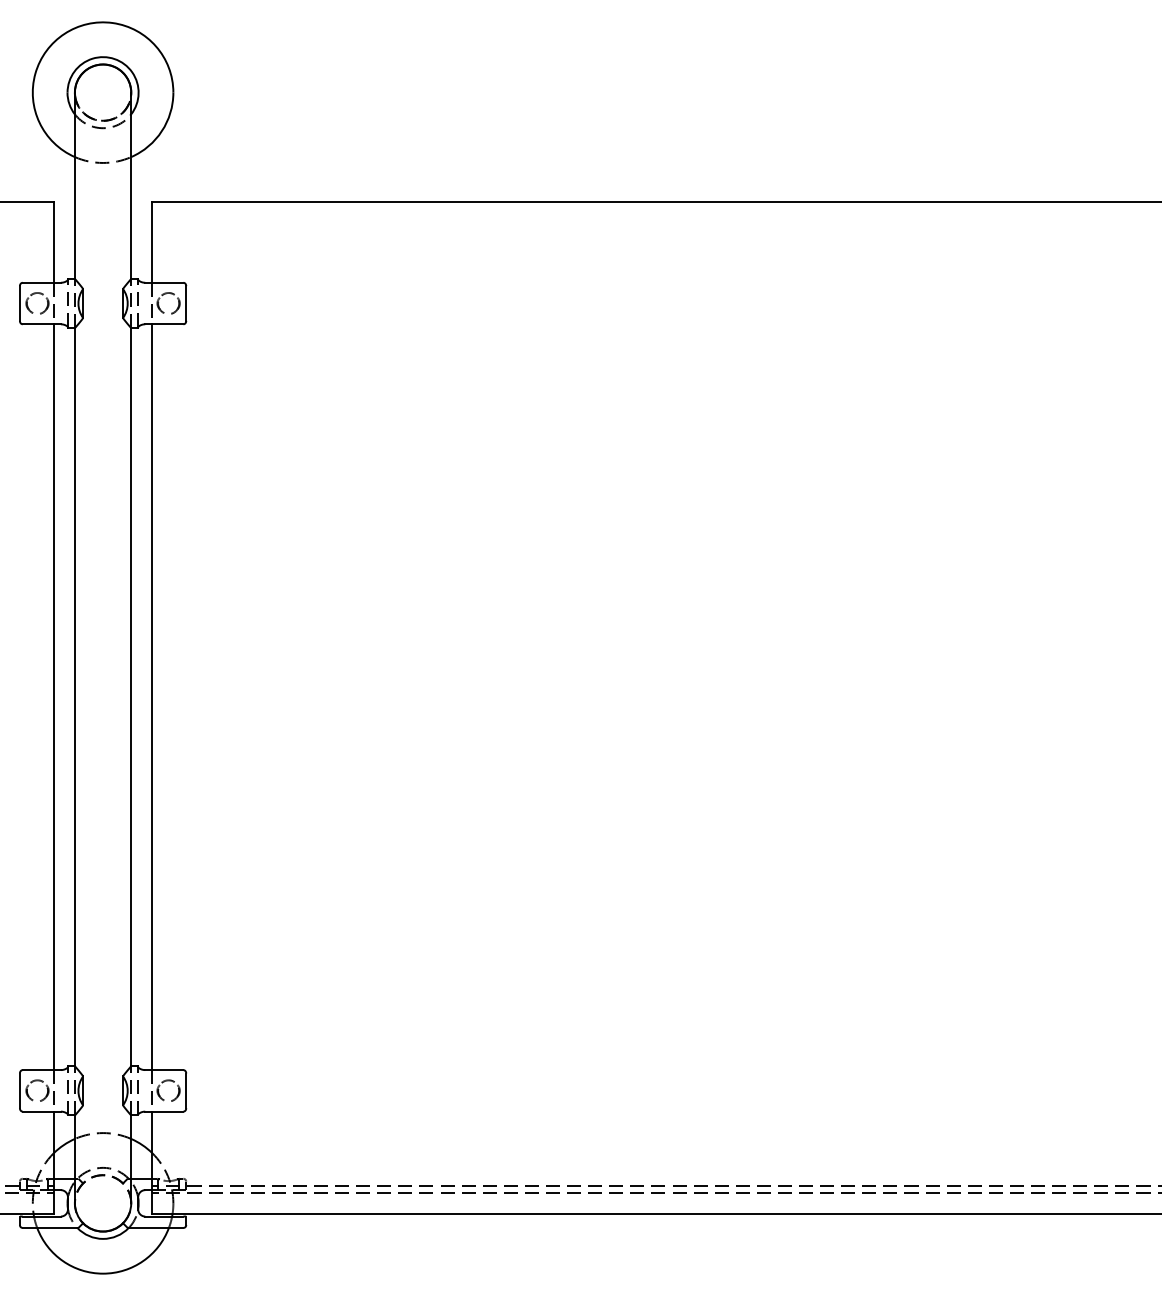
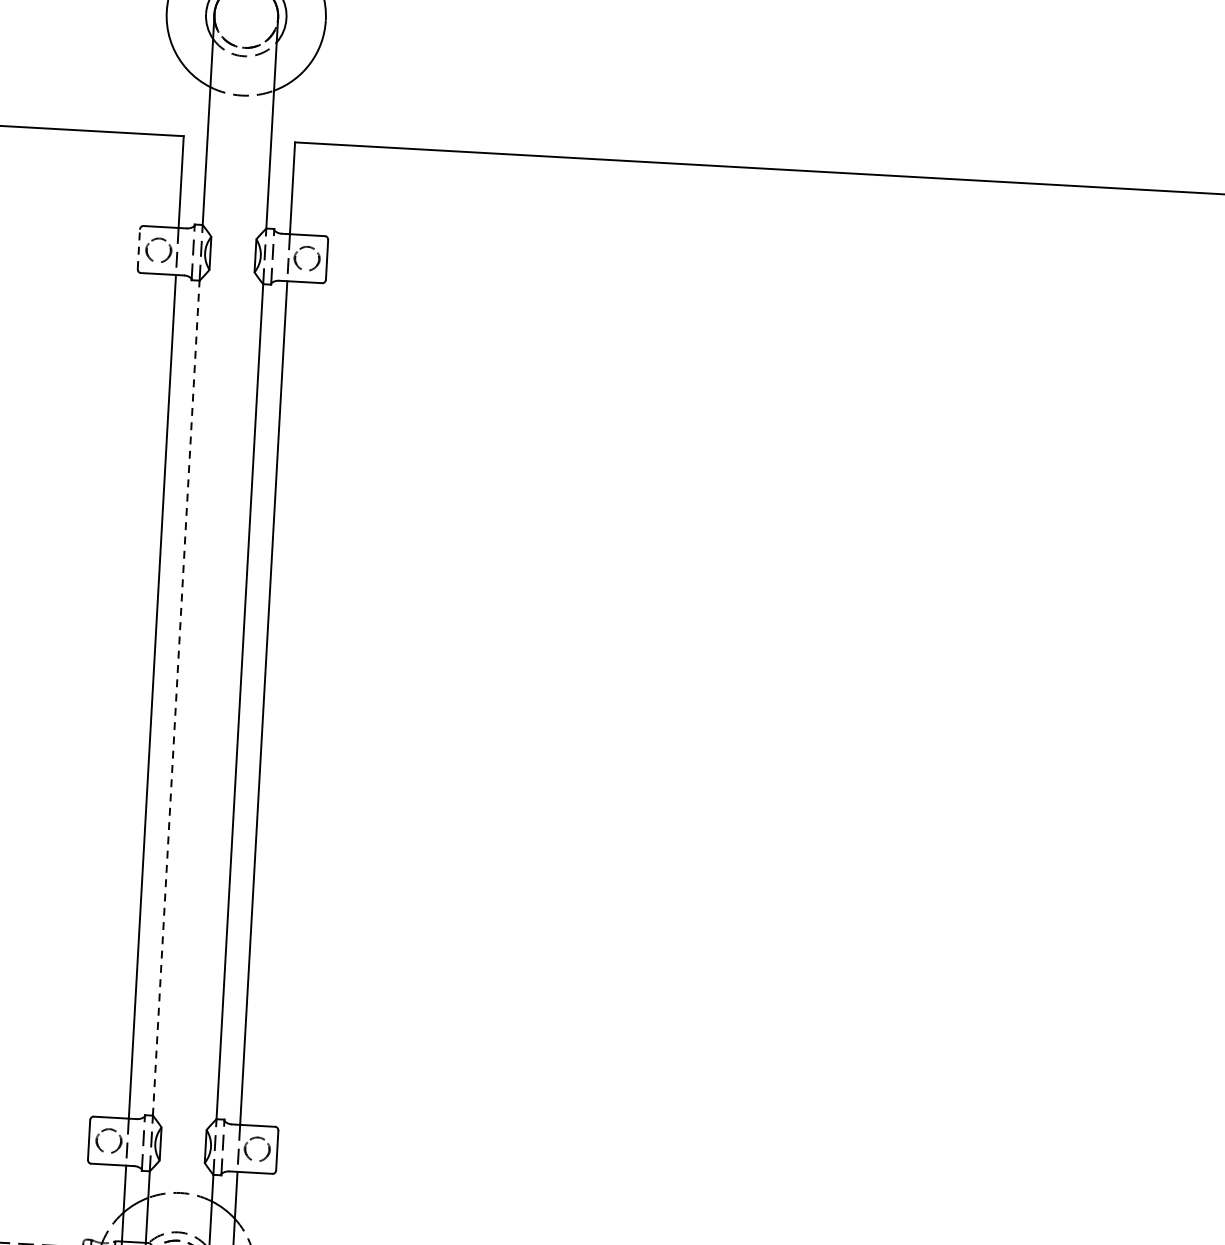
line: (19, 303) -> (138, 249), solid -> dashed
line: (74, 696) -> (175, 697), solid -> dashed

